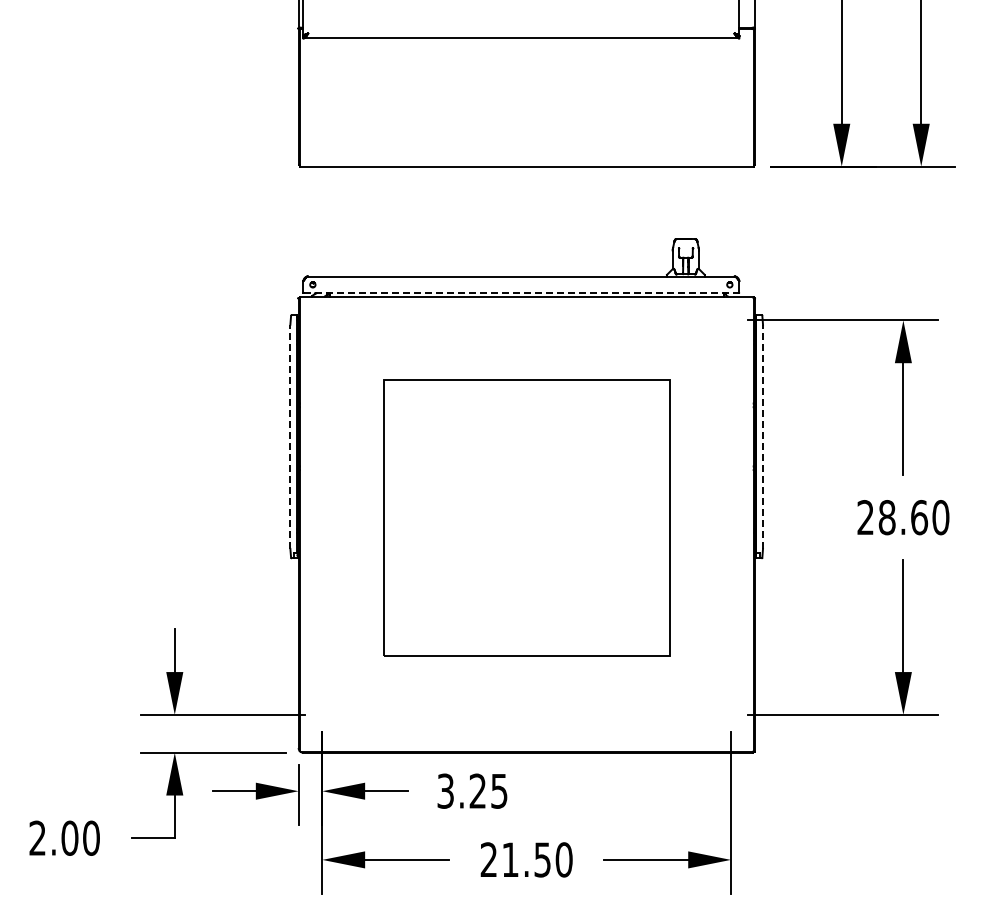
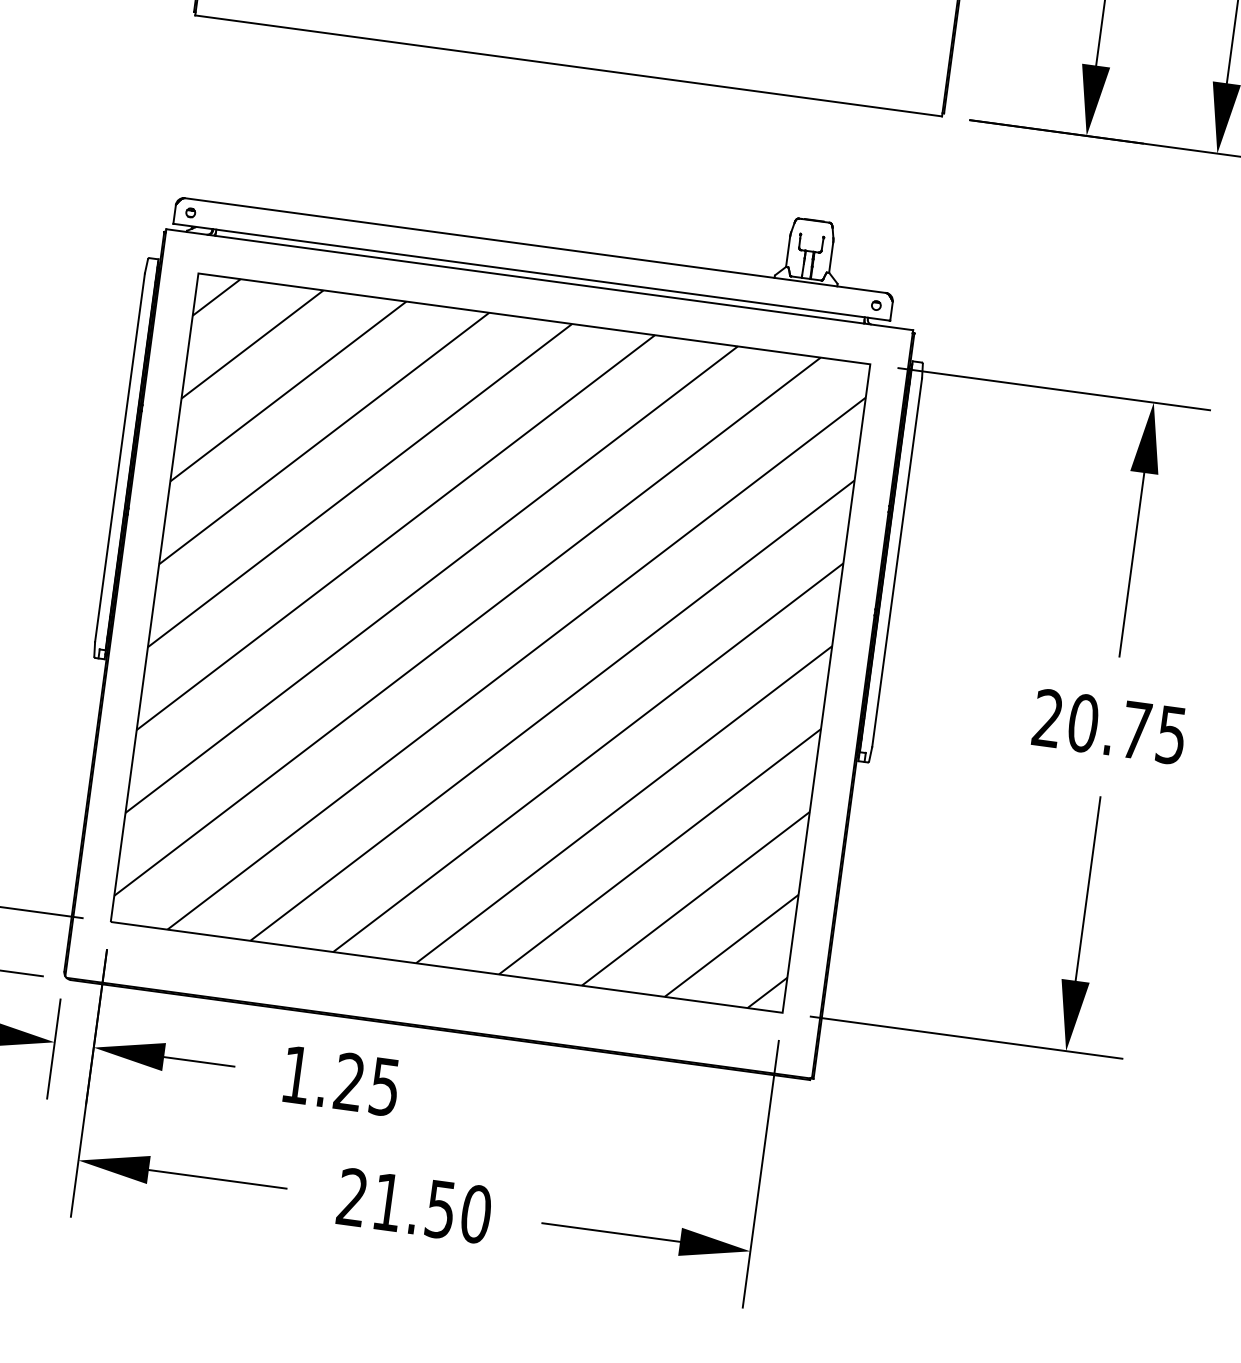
line: (521, 292) -> (532, 271), dashed -> solid
line: (290, 436) -> (120, 457), dashed -> solid
line: (763, 436) -> (897, 562), dashed -> solid
part: (526, 517) -> (490, 642), size x1.43
text: (913, 517) -> (1126, 728), 28.60 -> 20.75
text: (445, 790) -> (296, 1073), 3.25 -> 1.25

